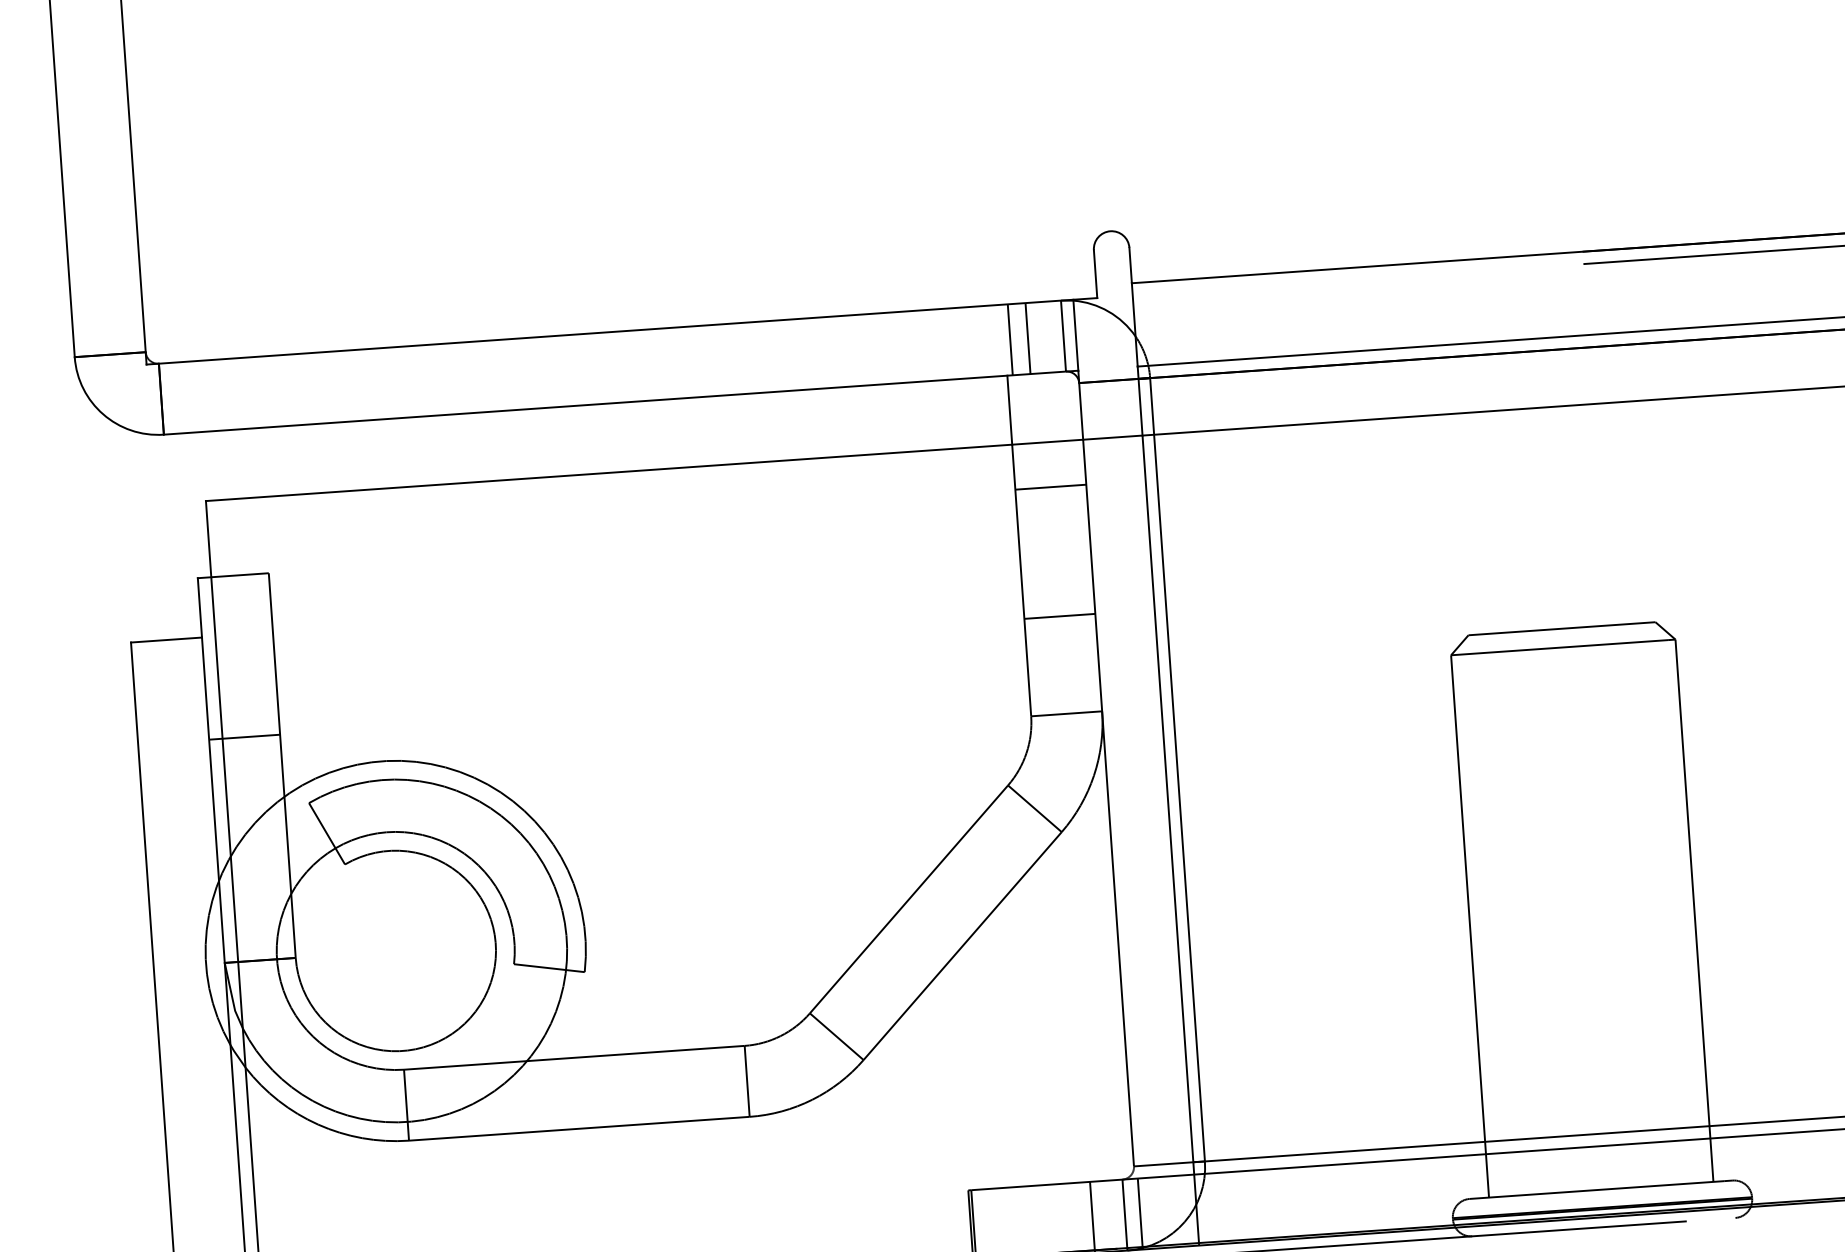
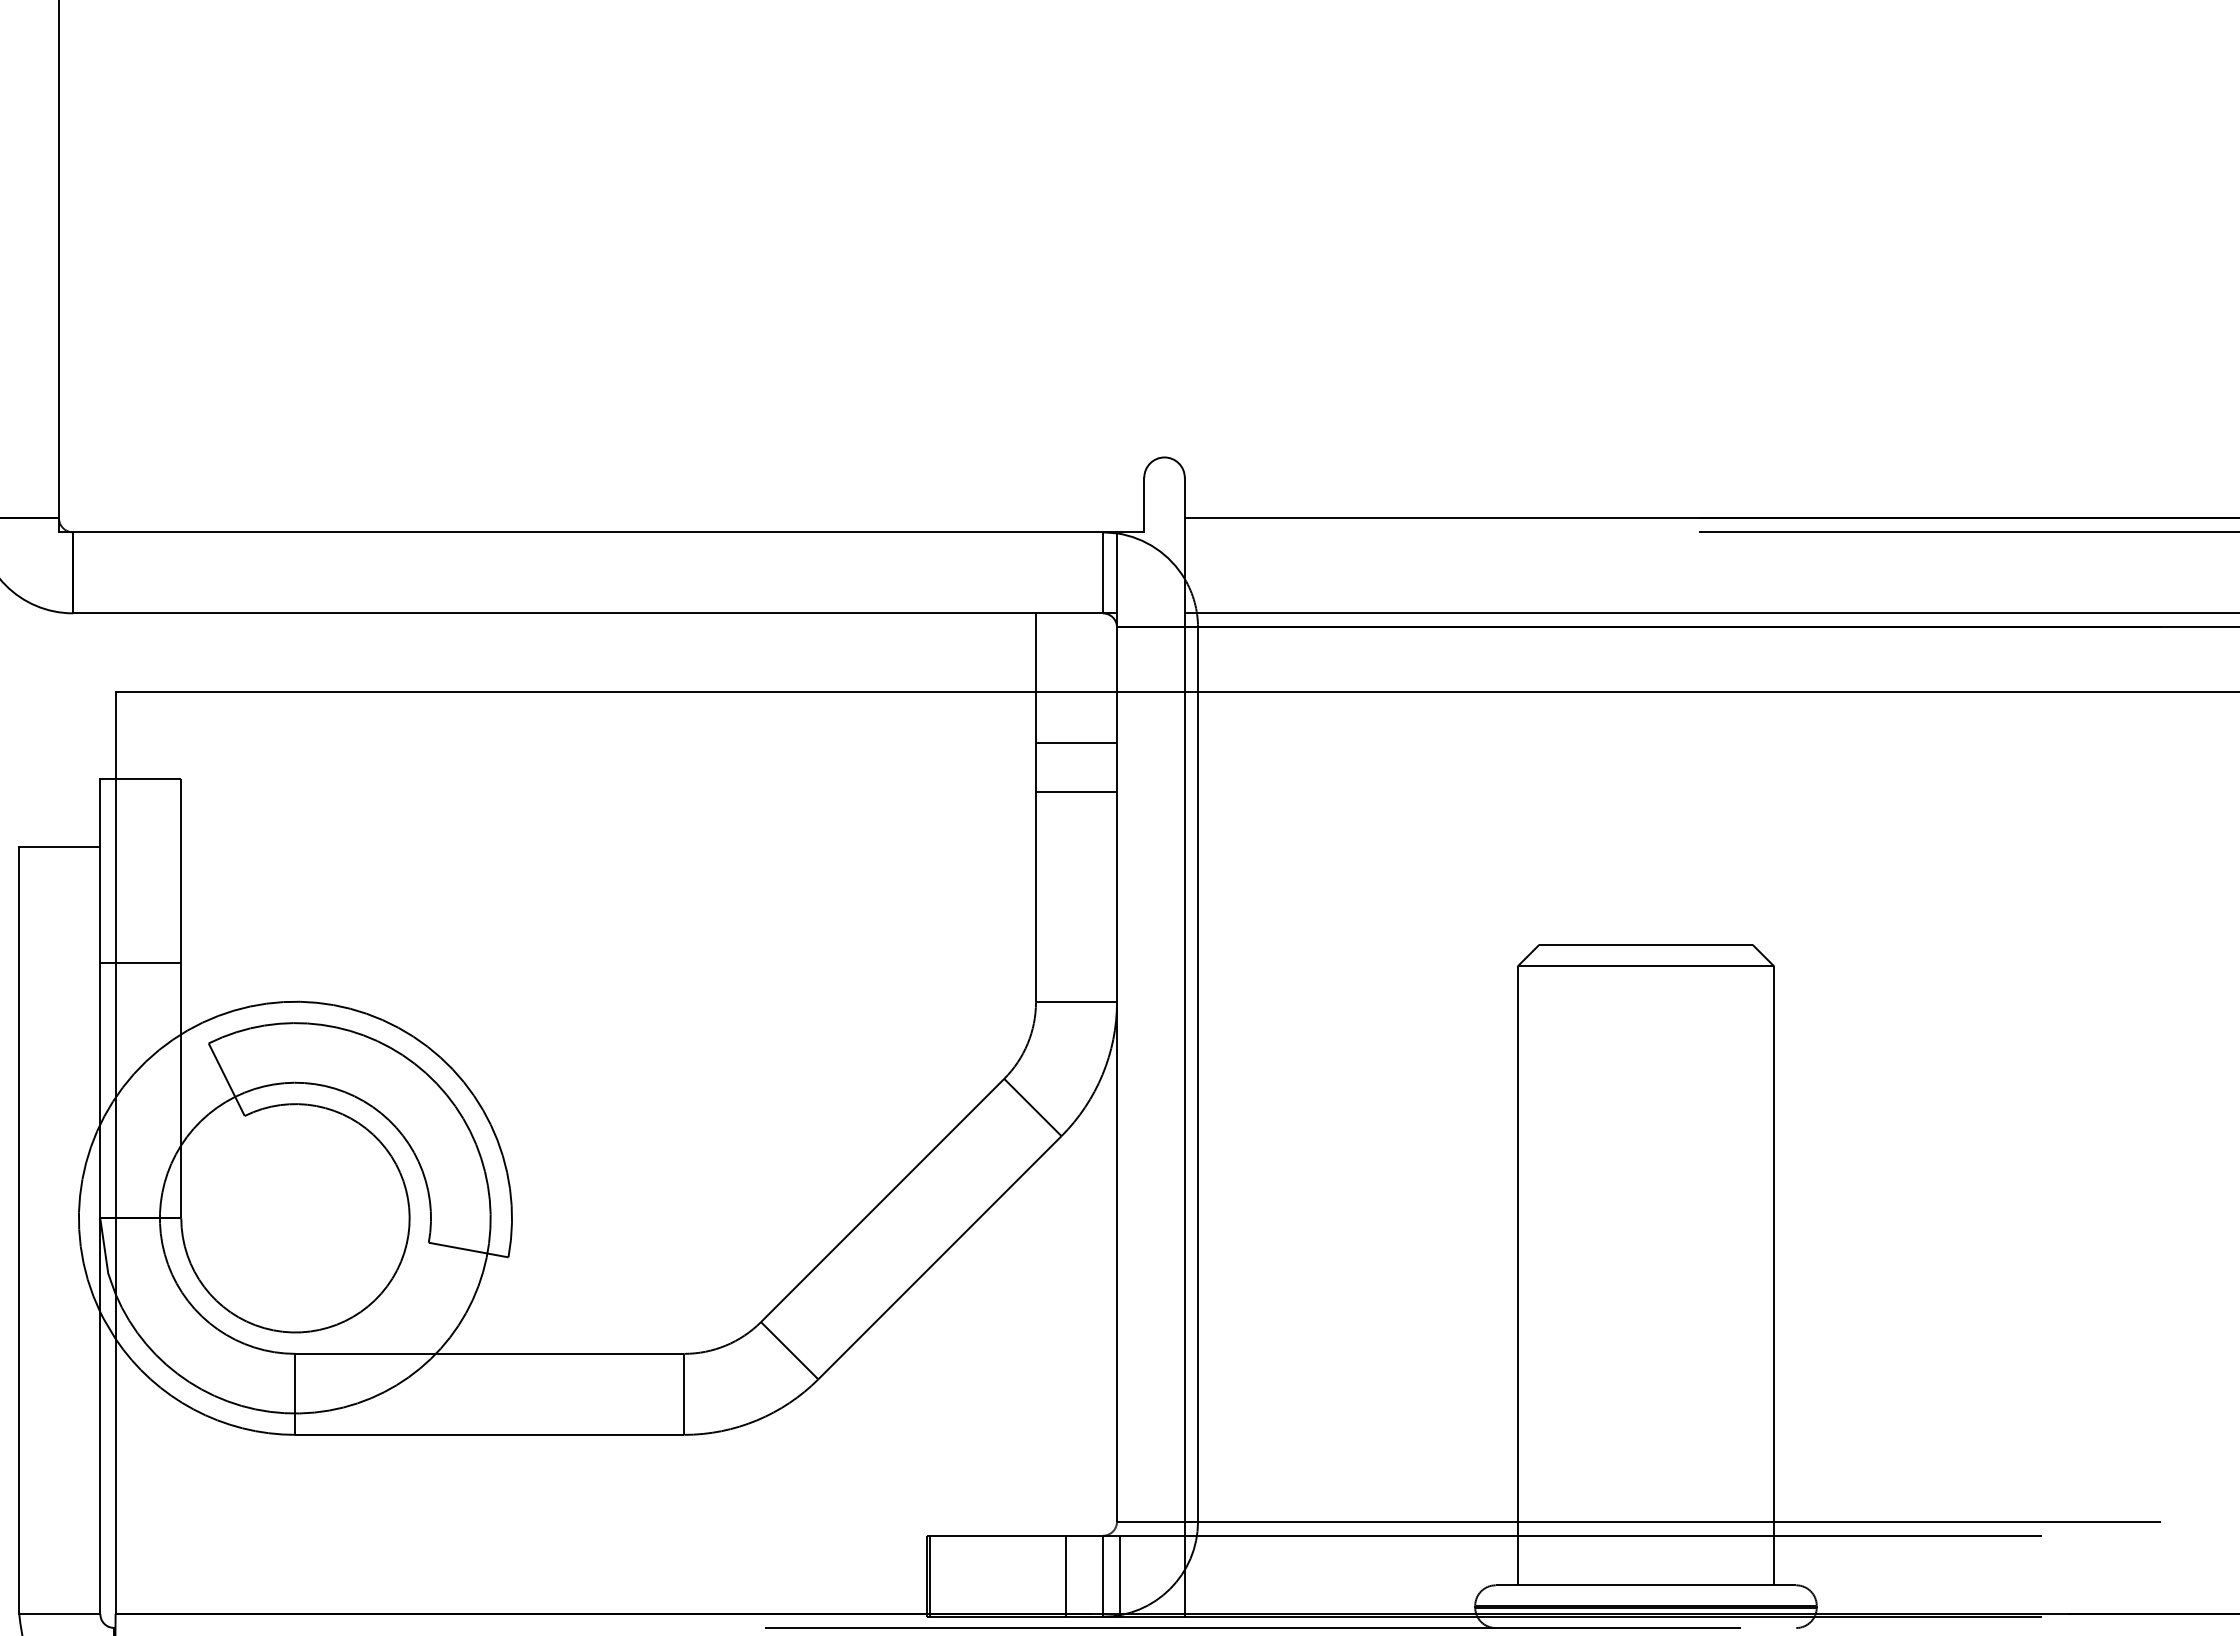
line: (1028, 338) -> (1062, 572), removed
line: (1010, 339) -> (1042, 572), removed
line: (1059, 615) -> (1076, 791), moved

